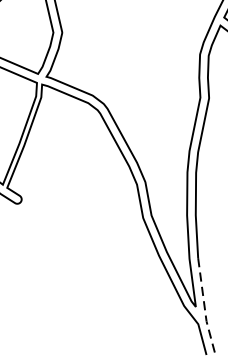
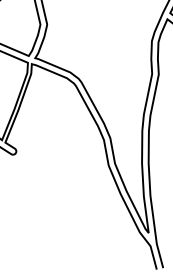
line: (204, 307) -> (155, 233), dashed -> solid

